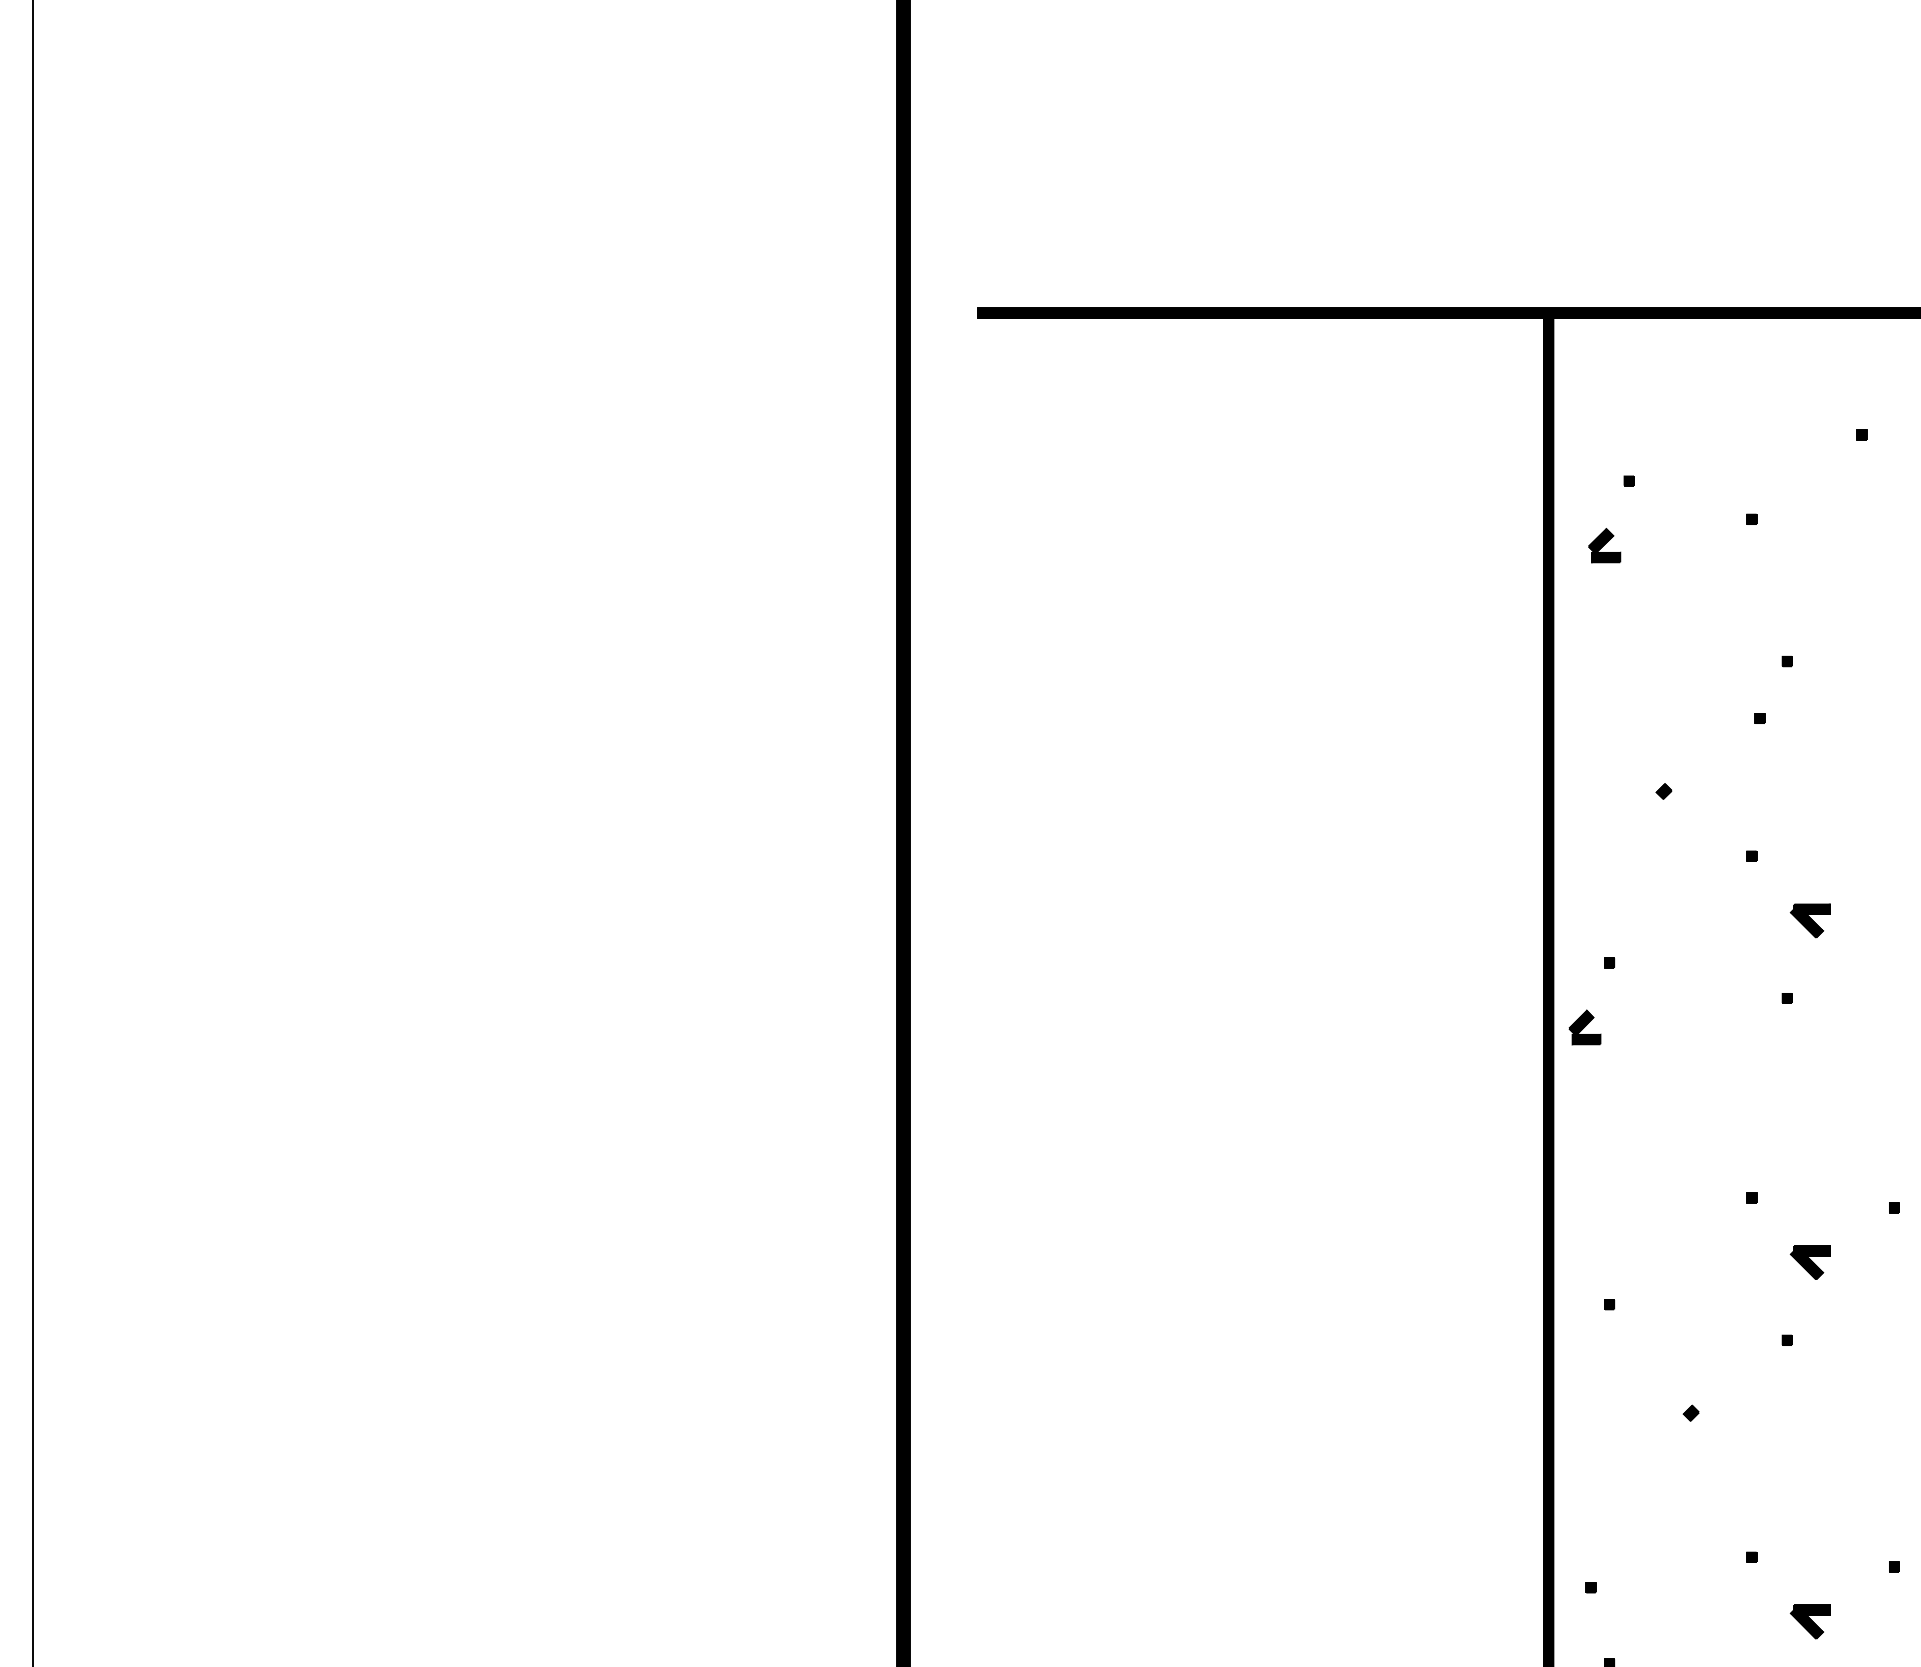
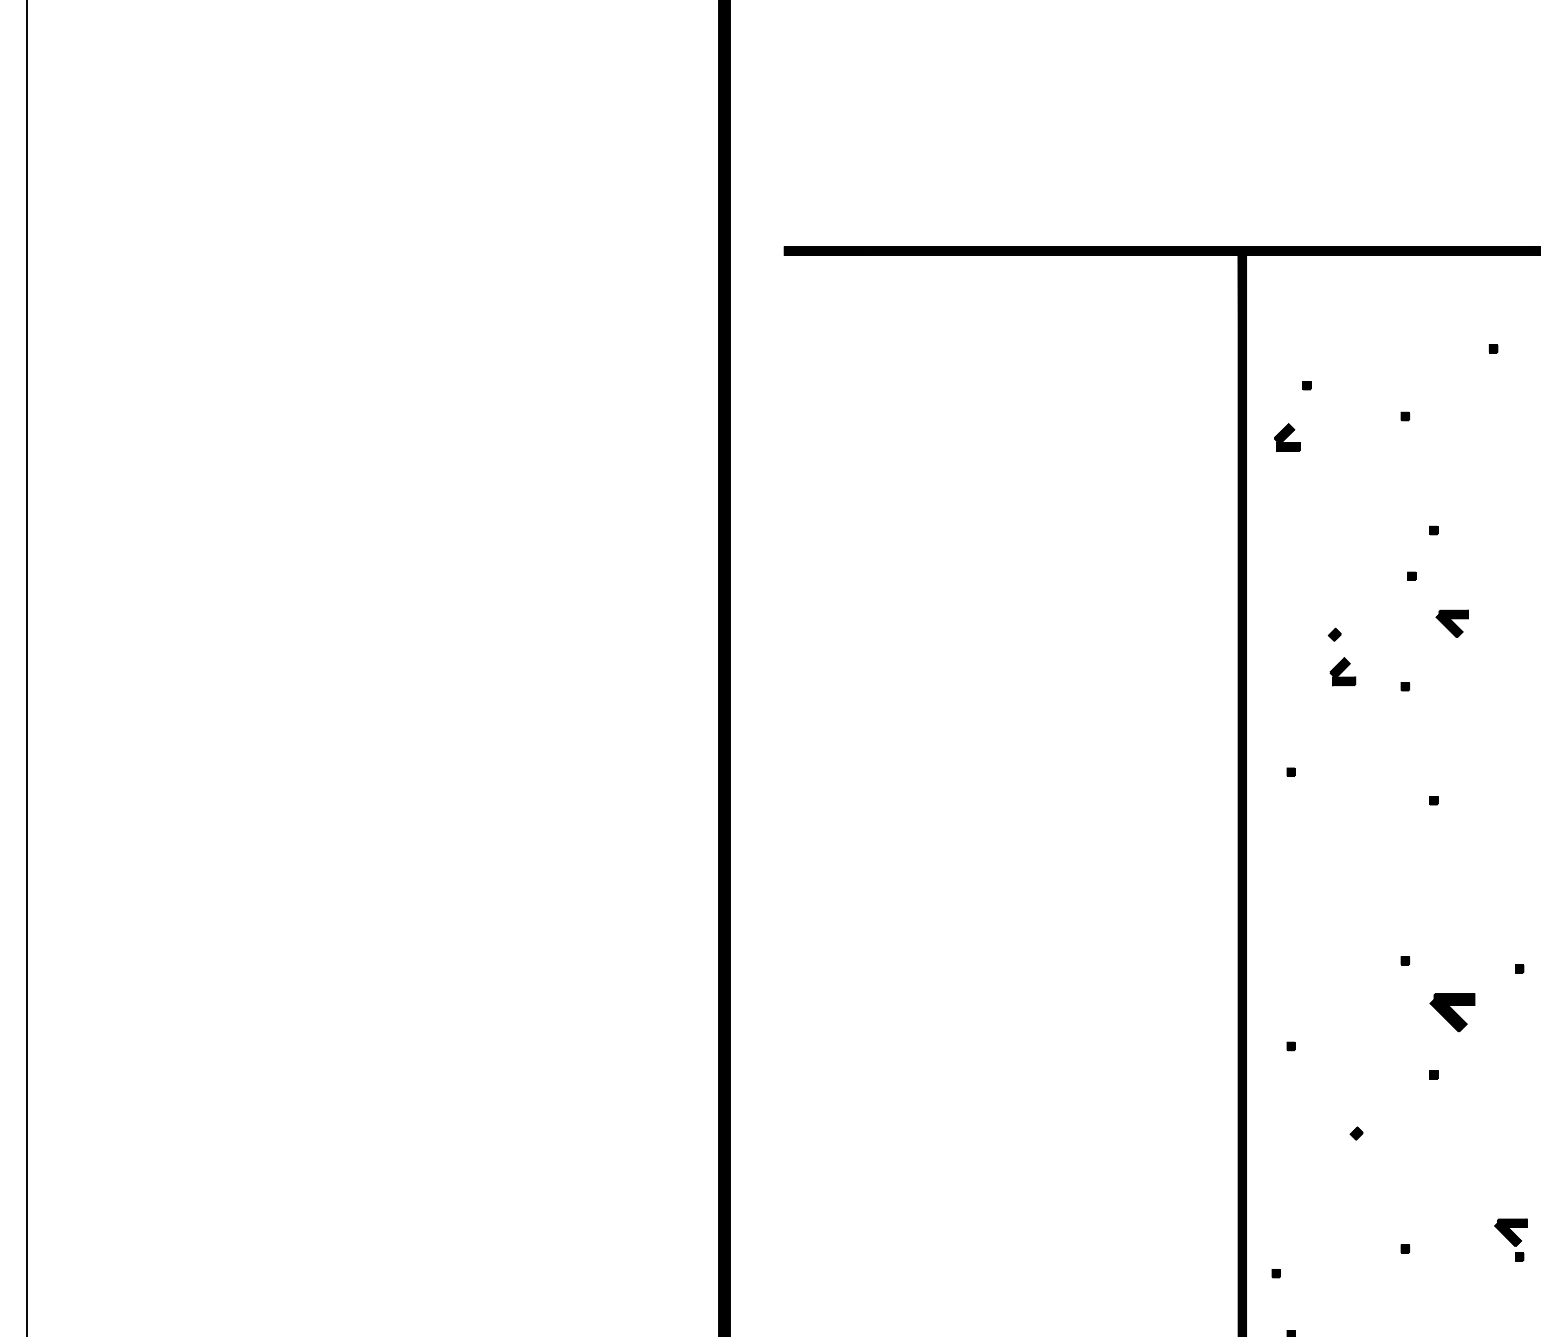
part: (1809, 920) -> (1451, 623), moved
part: (1584, 1027) -> (1342, 671), moved
part: (1809, 1262) -> (1451, 1012), size x1.4
part: (1809, 1621) -> (1510, 1232), moved

